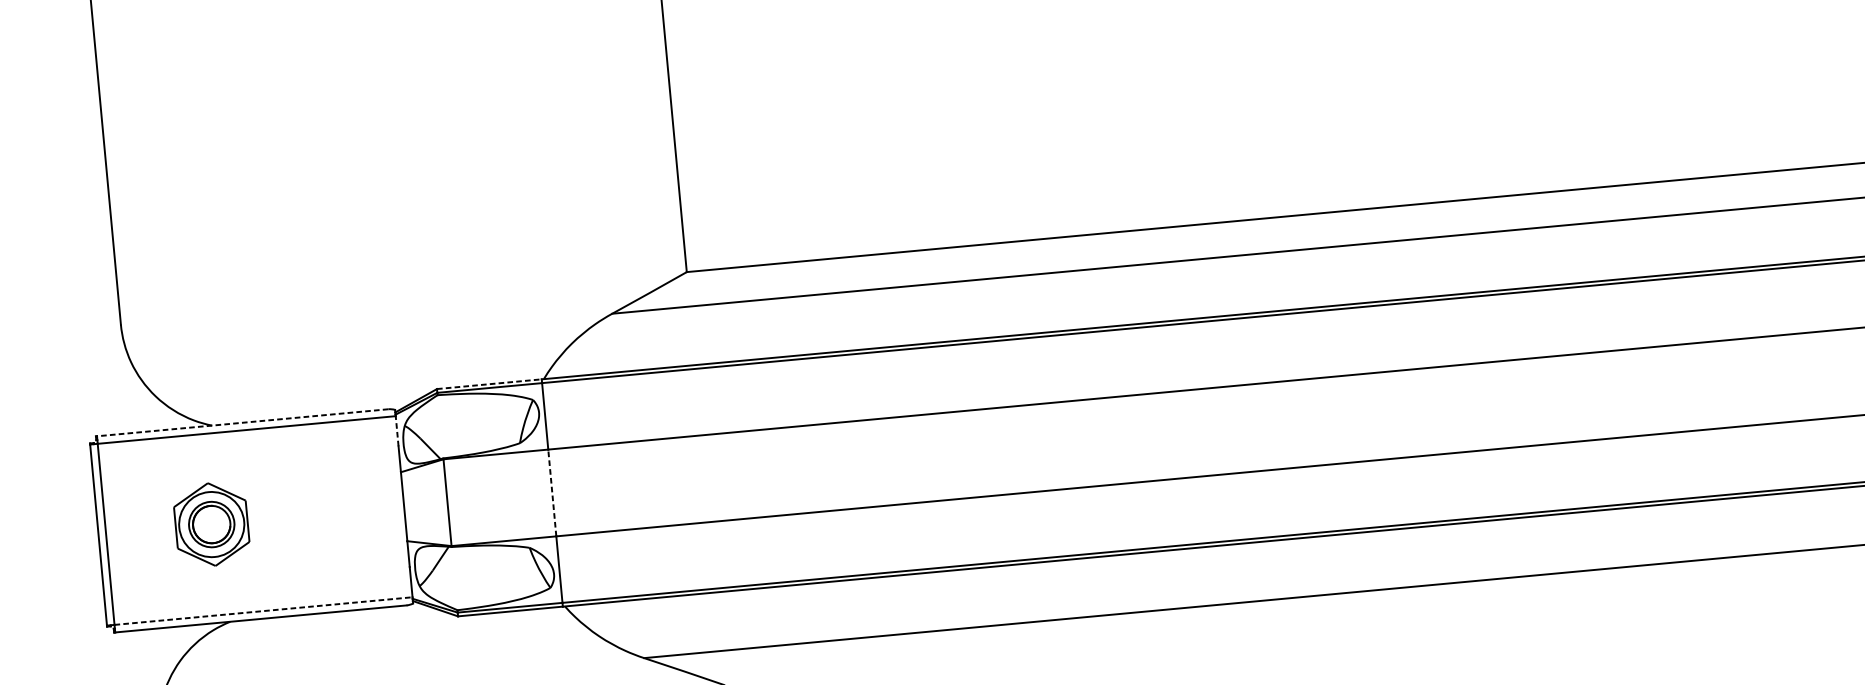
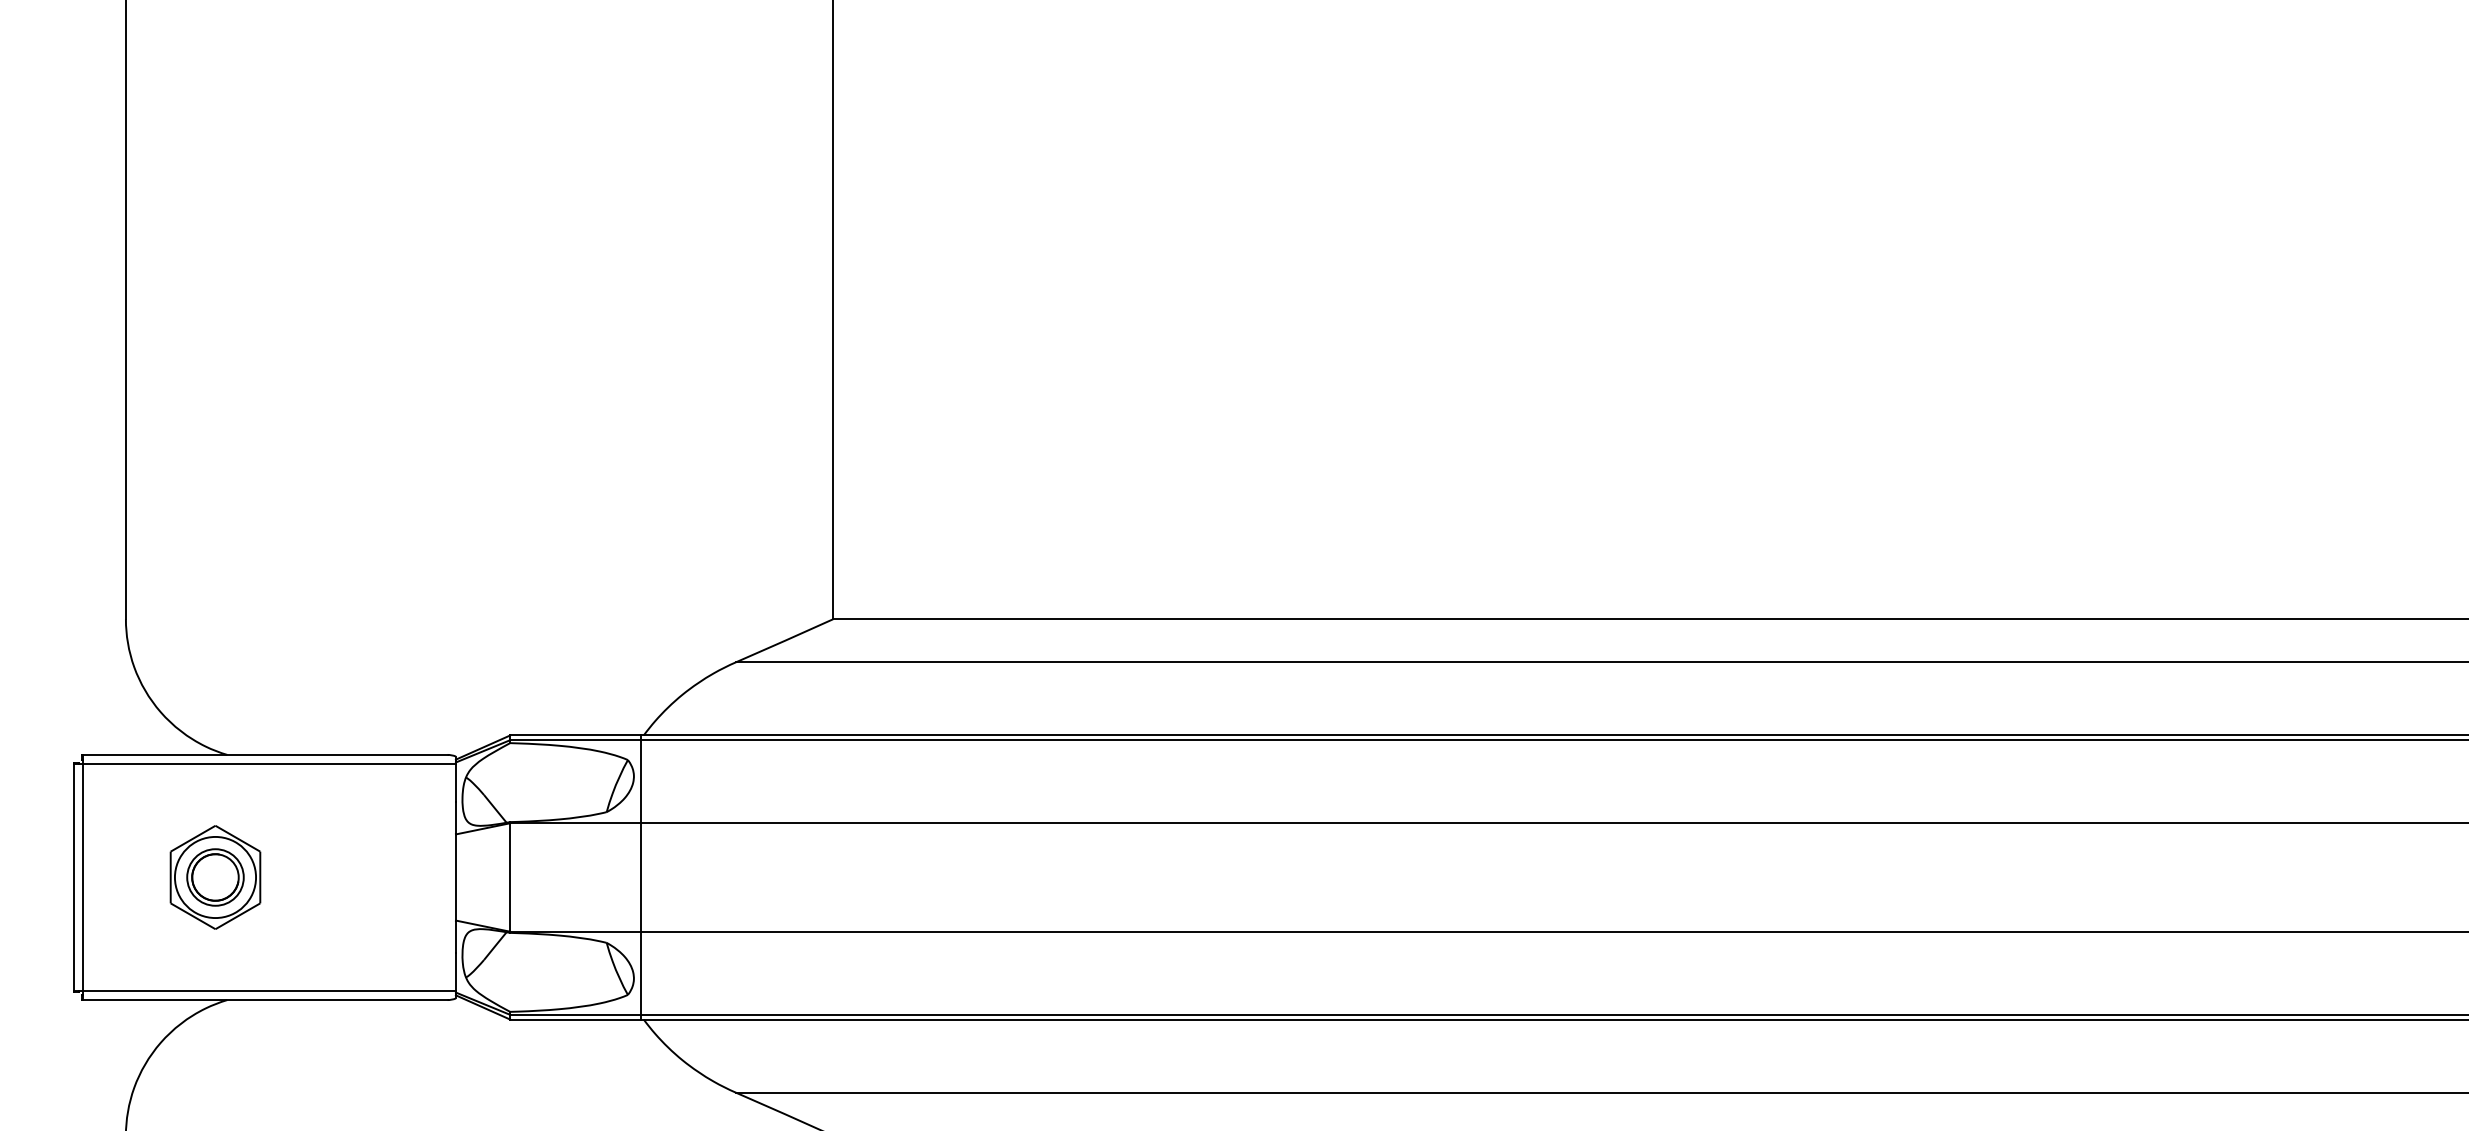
line: (490, 384) -> (576, 735), dashed -> solid
line: (242, 422) -> (265, 754), dashed -> solid
line: (396, 431) -> (455, 783), dashed -> solid
line: (552, 492) -> (641, 877), dashed -> solid
line: (264, 610) -> (270, 990), dashed -> solid

